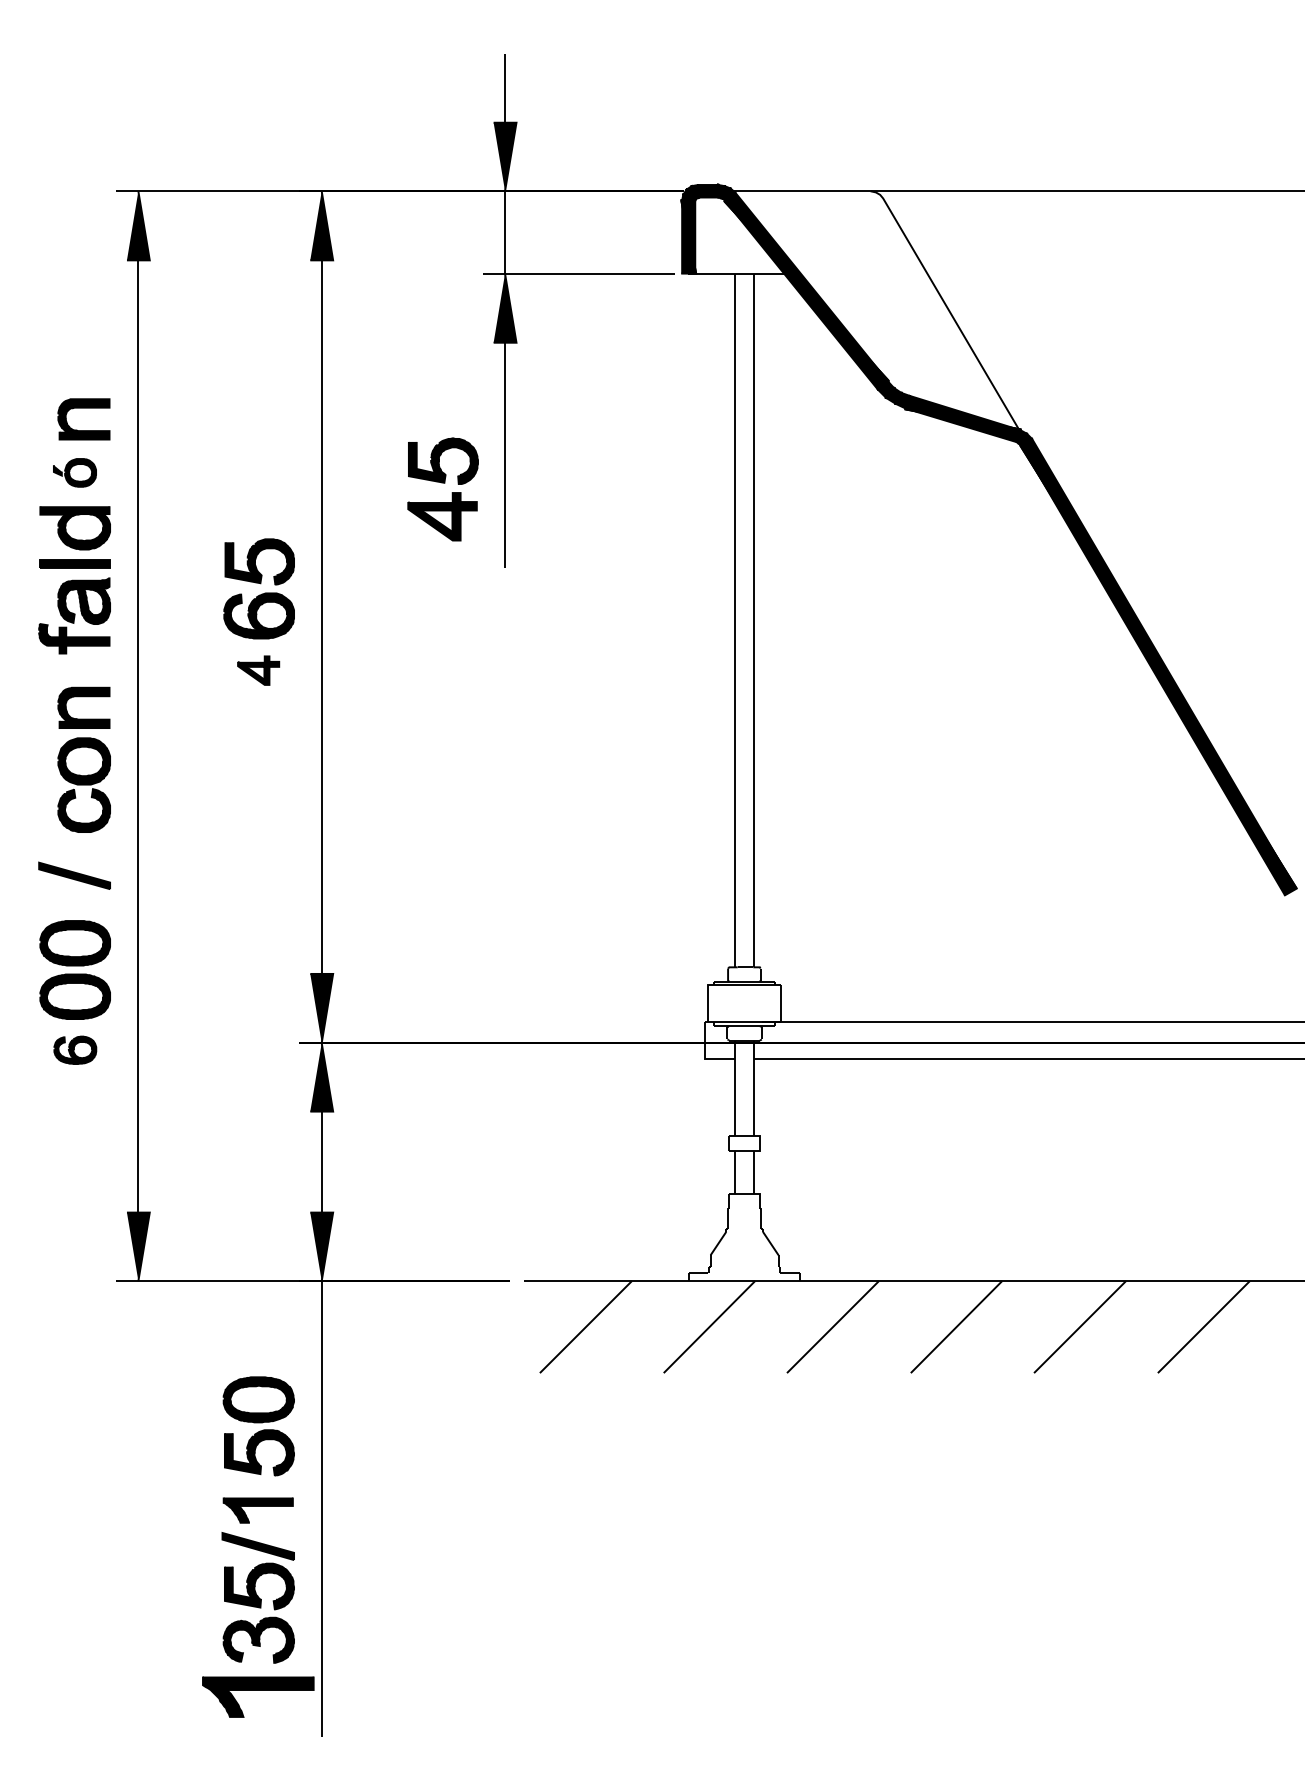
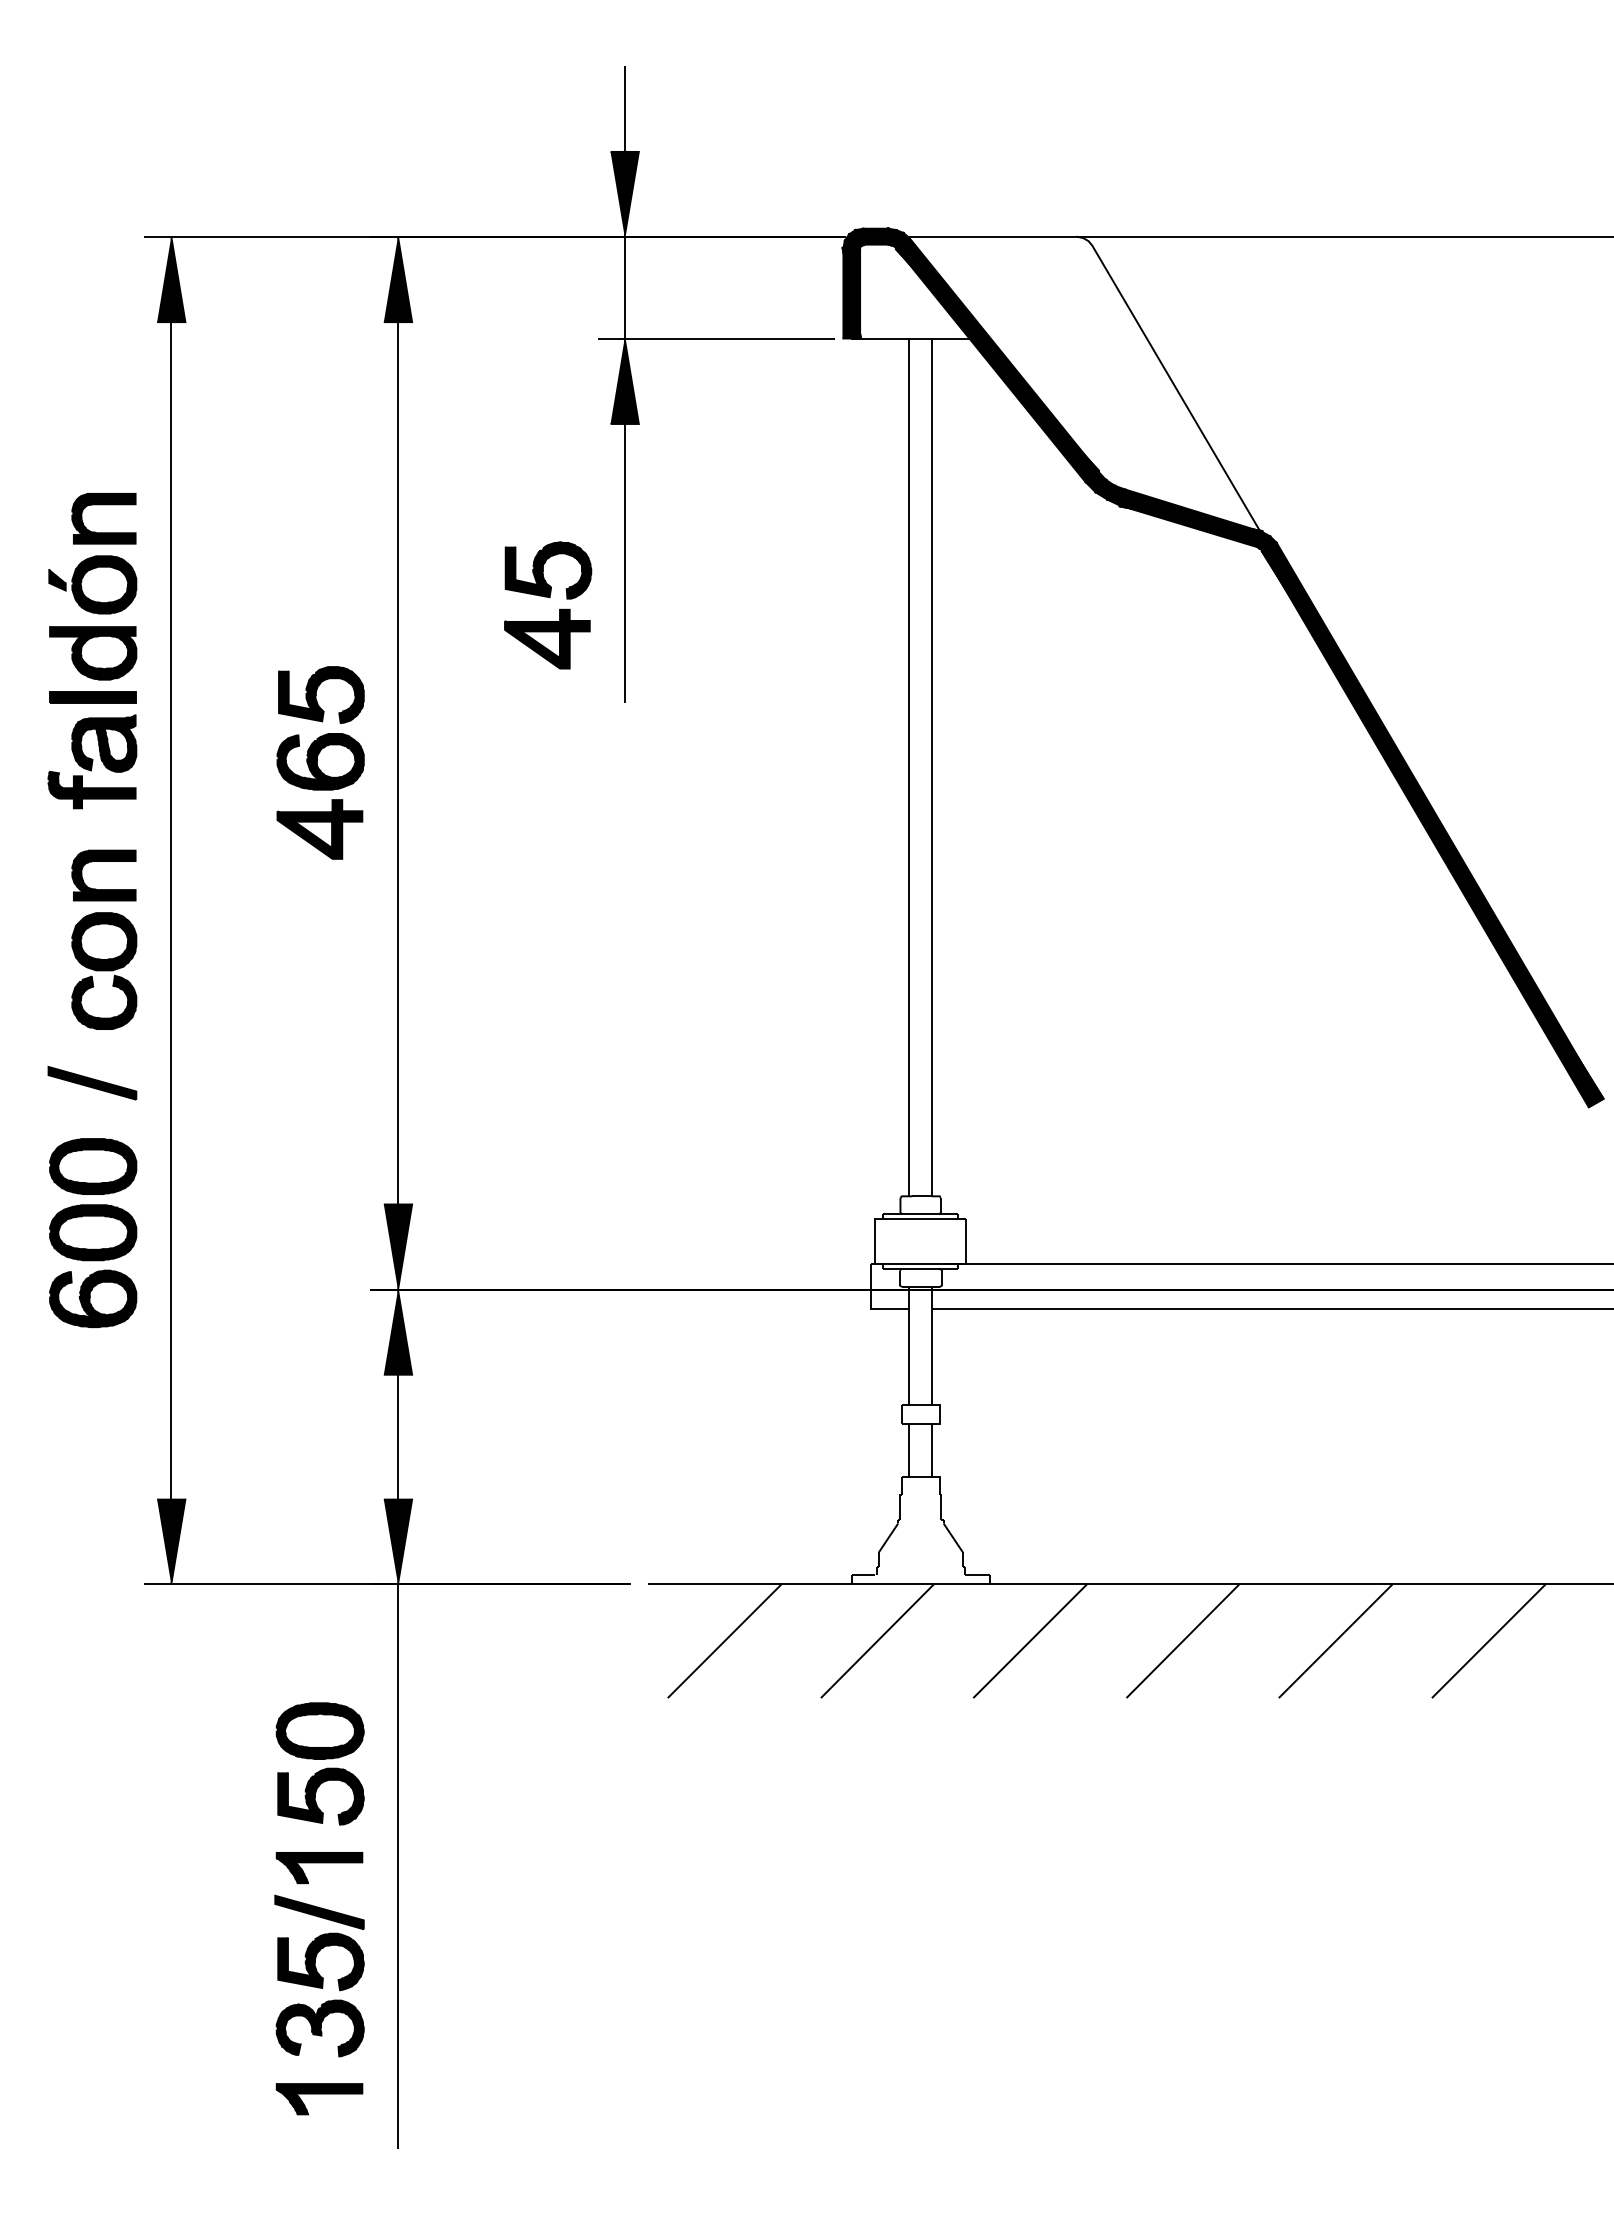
part: (74, 472) -> (92, 584), size x1.67
part: (258, 670) -> (319, 829), size x1.67
part: (75, 1049) -> (93, 1298), size x1.67
part: (258, 1697) -> (319, 2099), size x0.62

